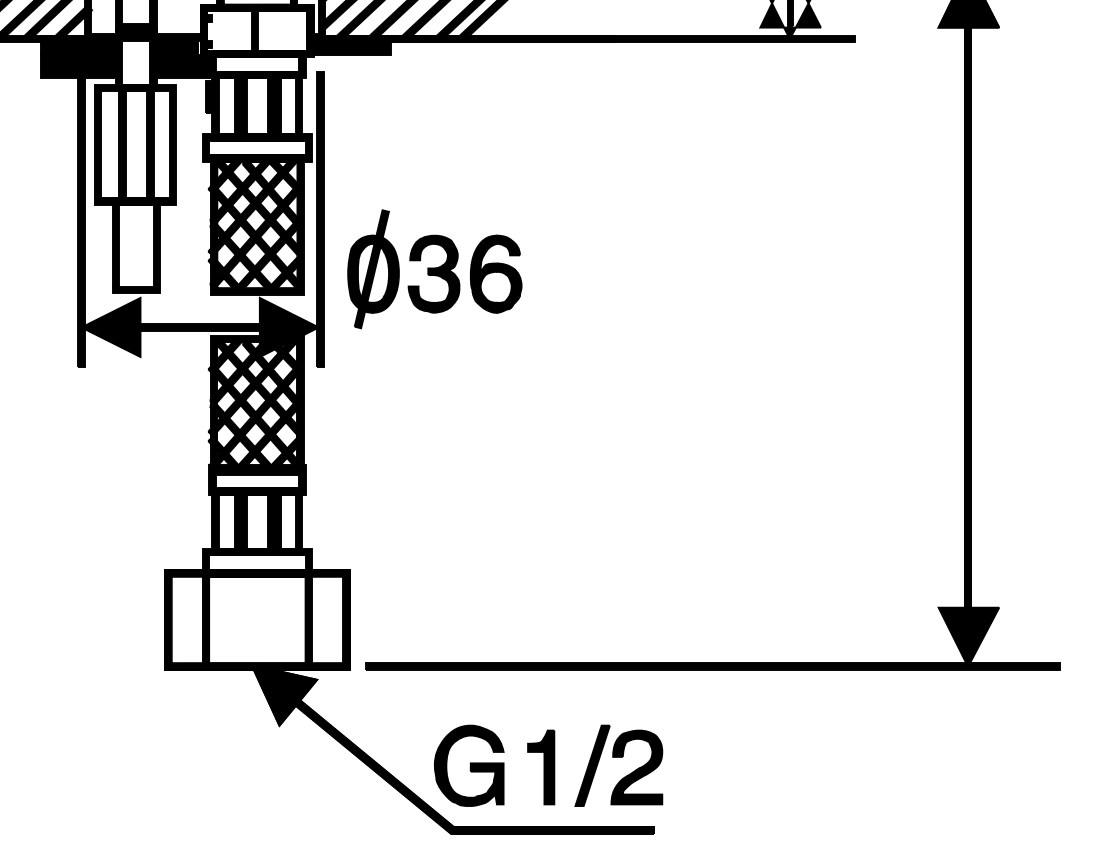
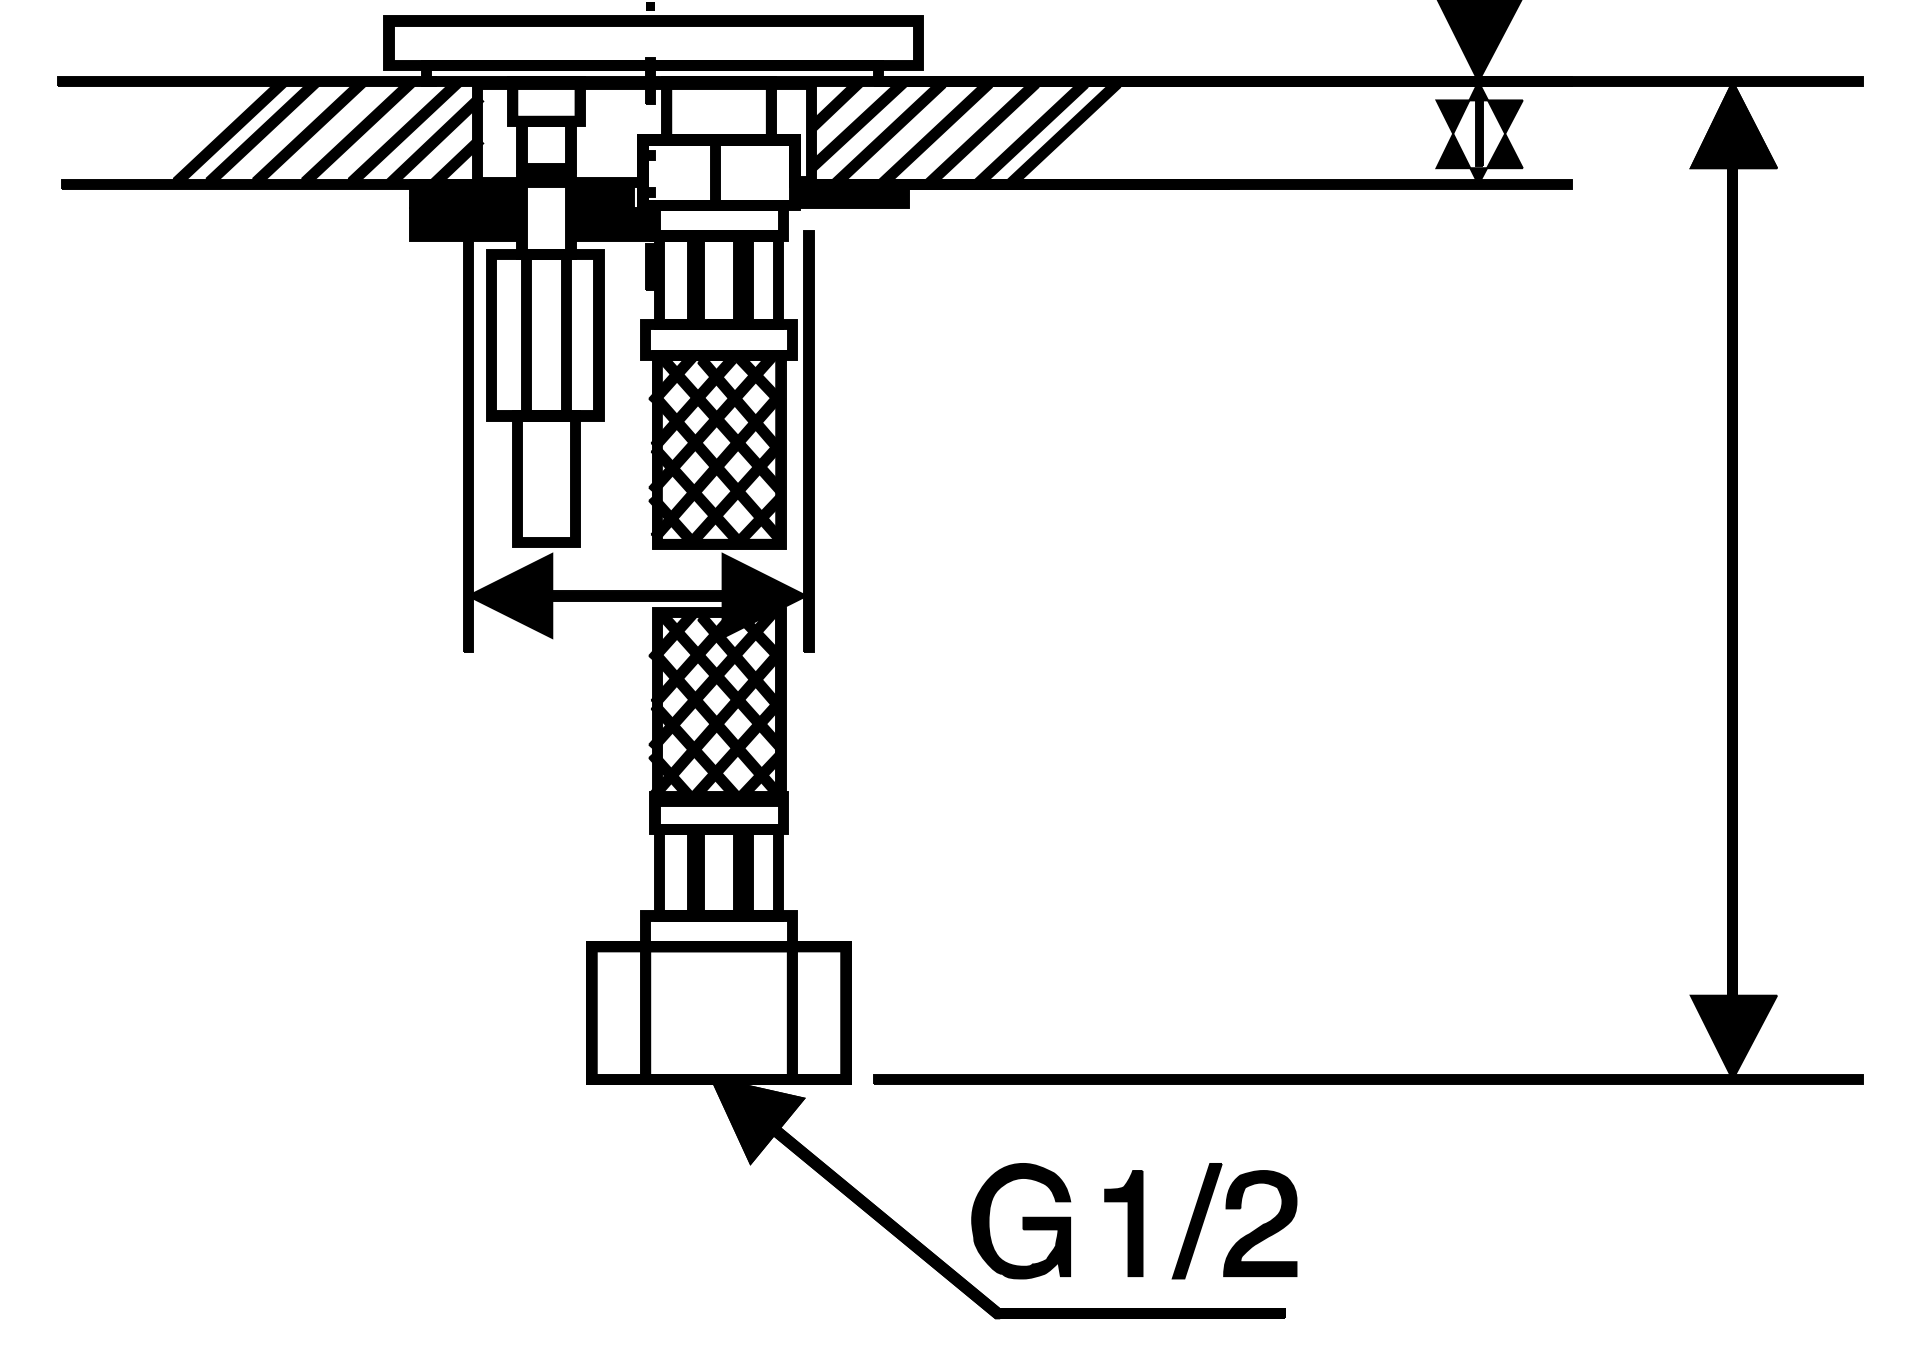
part: (434, 268) -> (971, 512), removed

